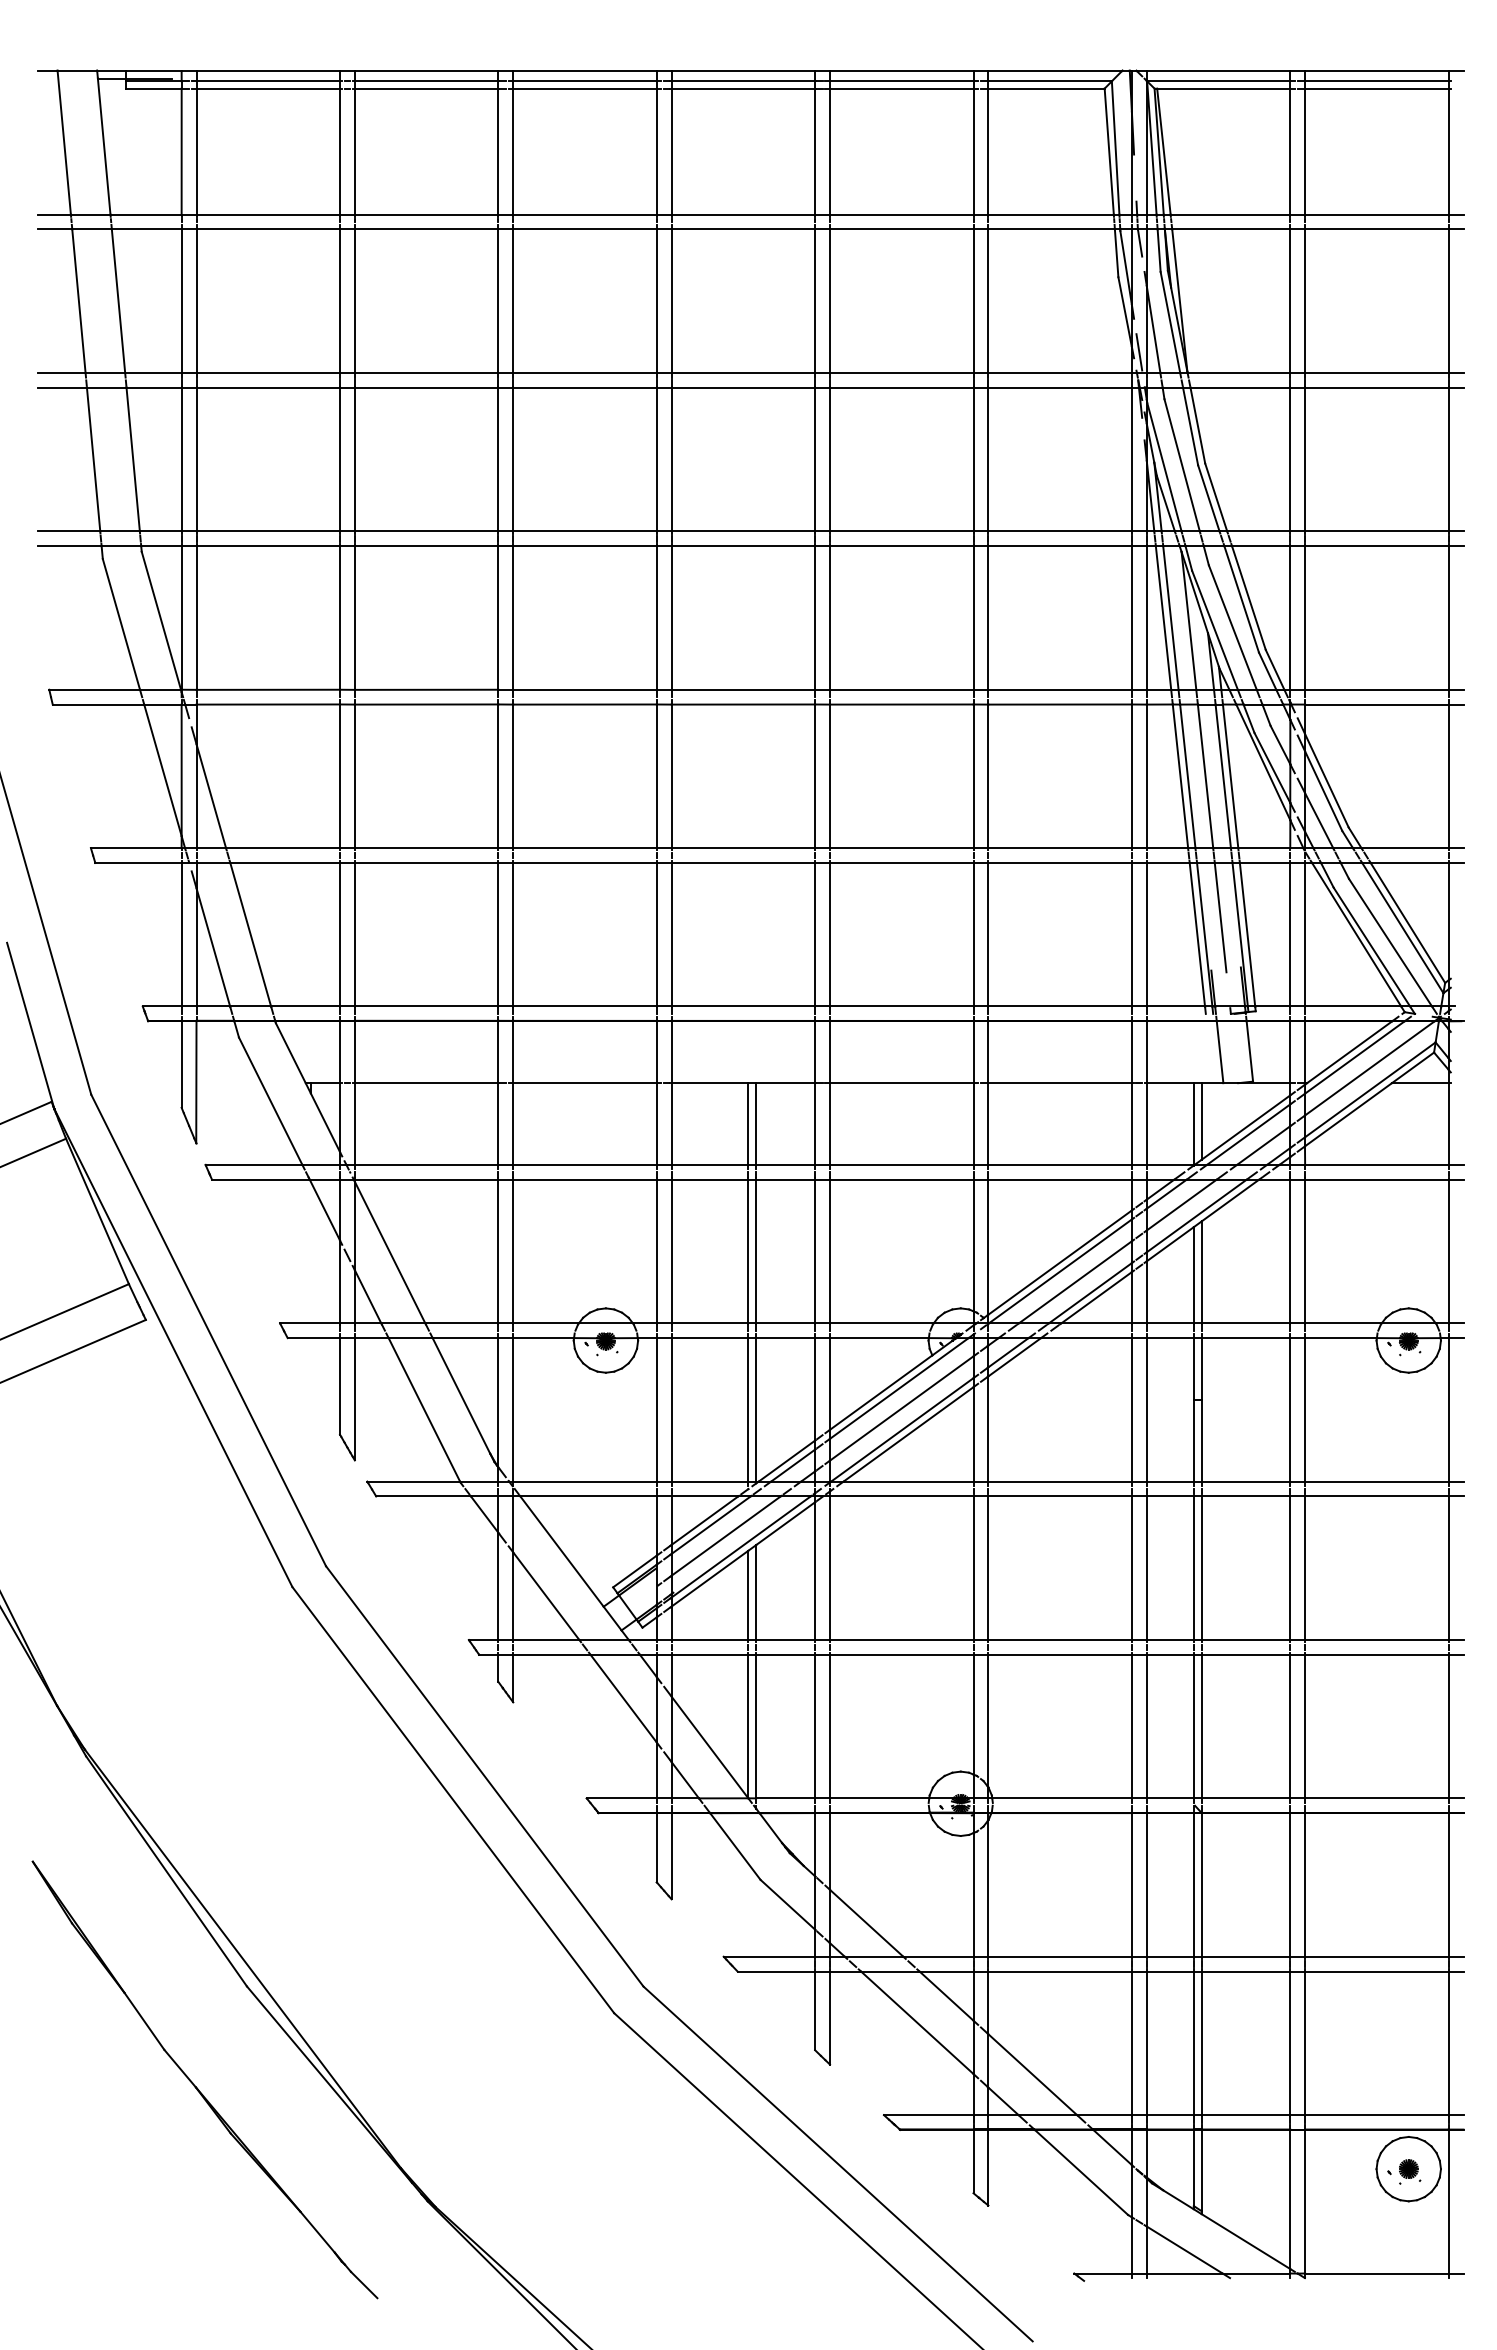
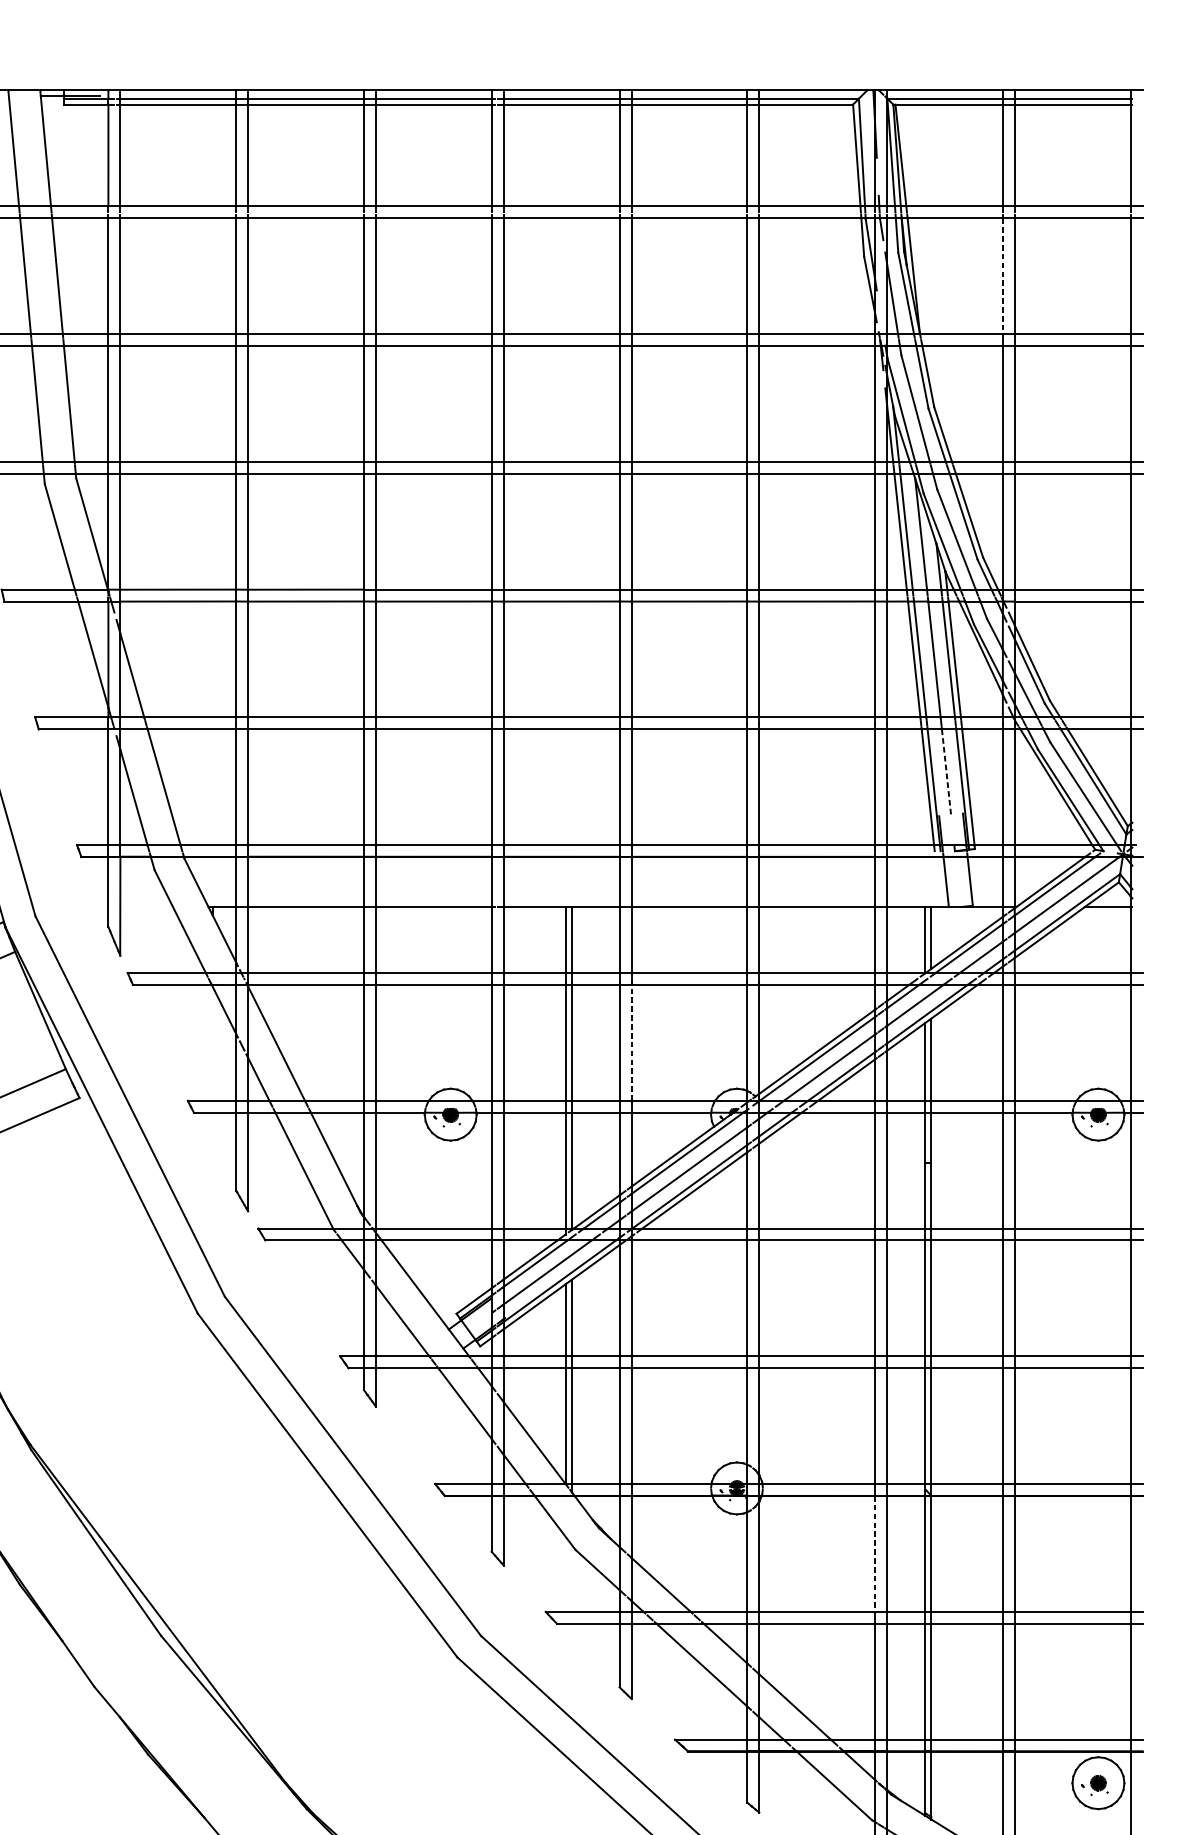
line: (1290, 301) -> (1003, 276), solid -> dashed
line: (1139, 352) -> (881, 317), removed
line: (1220, 917) -> (946, 773), solid -> dashed
line: (830, 1251) -> (631, 1042), solid -> dashed
line: (1131, 1884) -> (874, 1553), solid -> dashed

